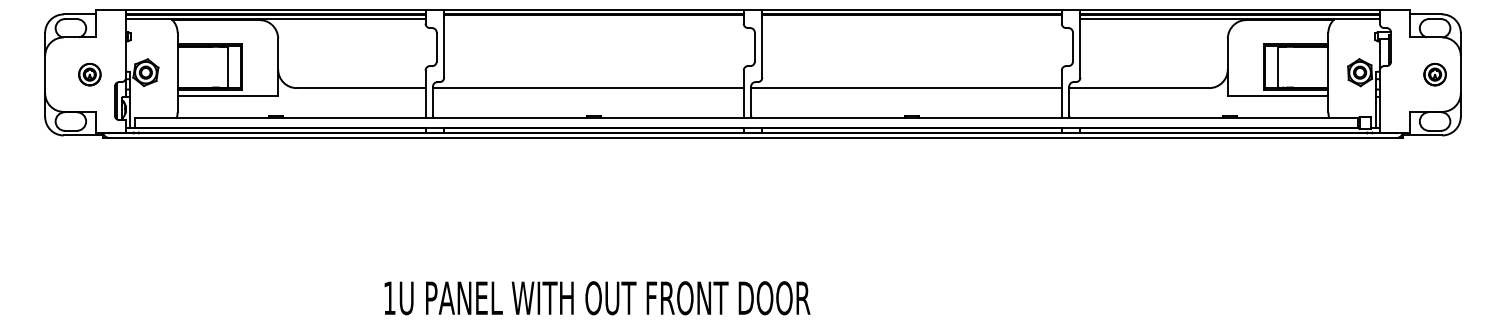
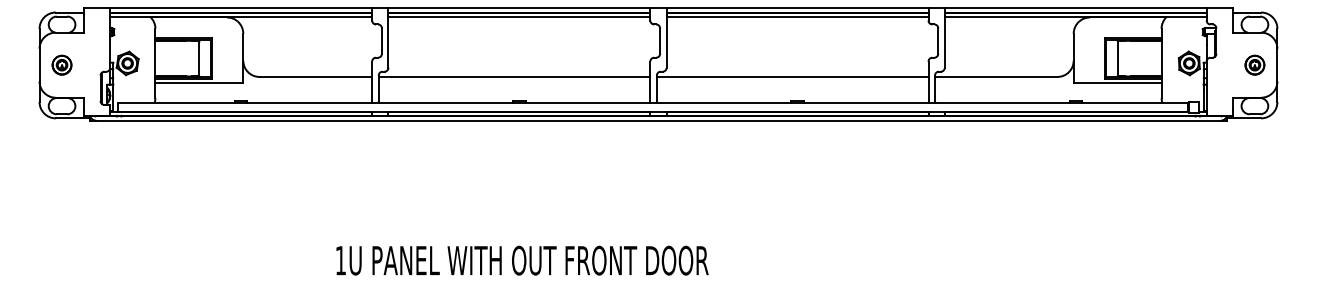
line: (593, 19) -> (519, 16), added
line: (911, 19) -> (797, 16), added
part: (89, 74) -> (61, 65), moved

